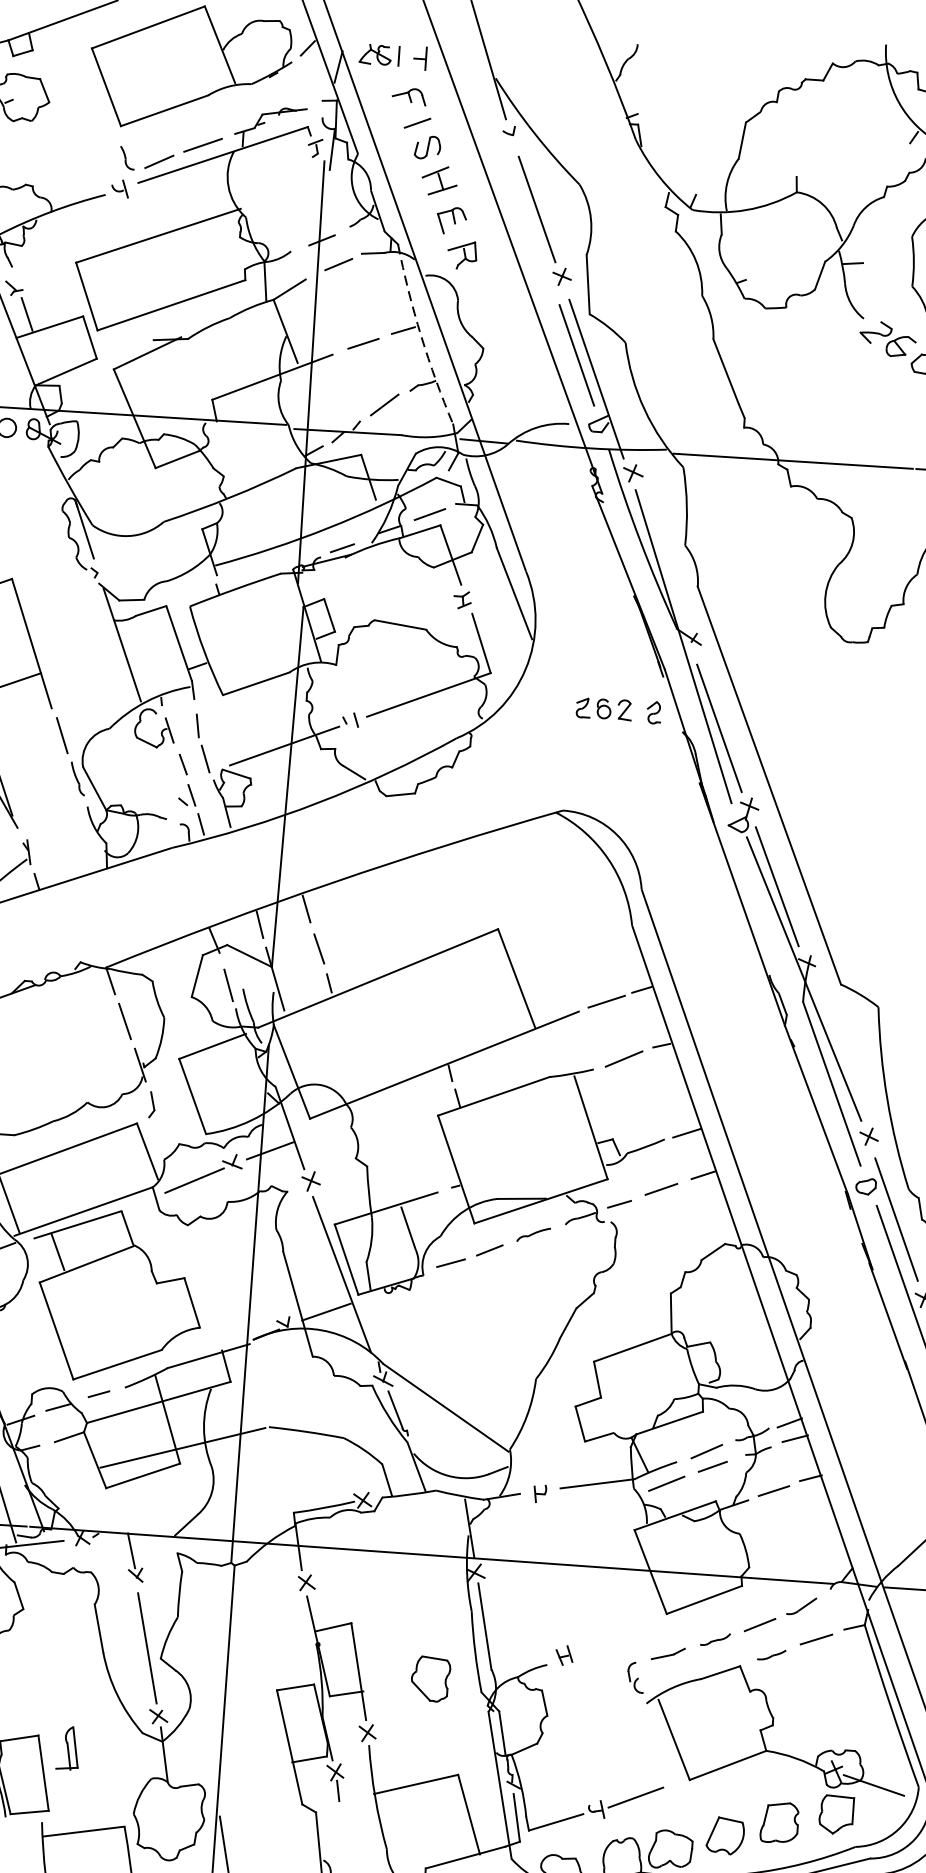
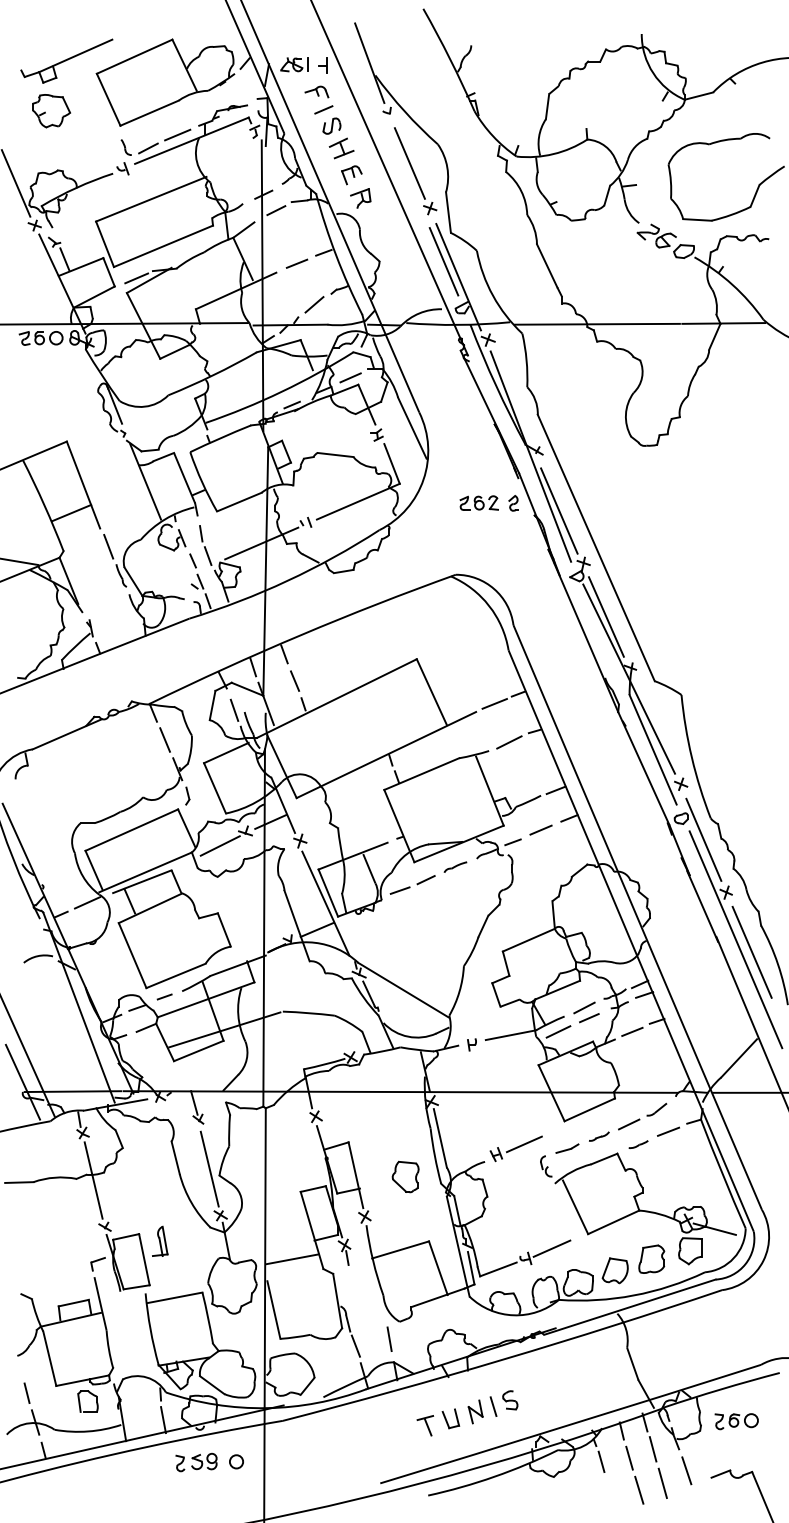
arc: (421, 335) -> (336, 255), dashed -> solid
line: (129, 349) -> (136, 278), added
line: (604, 1643) -> (523, 1144), added
line: (258, 1787) -> (292, 1259), added

